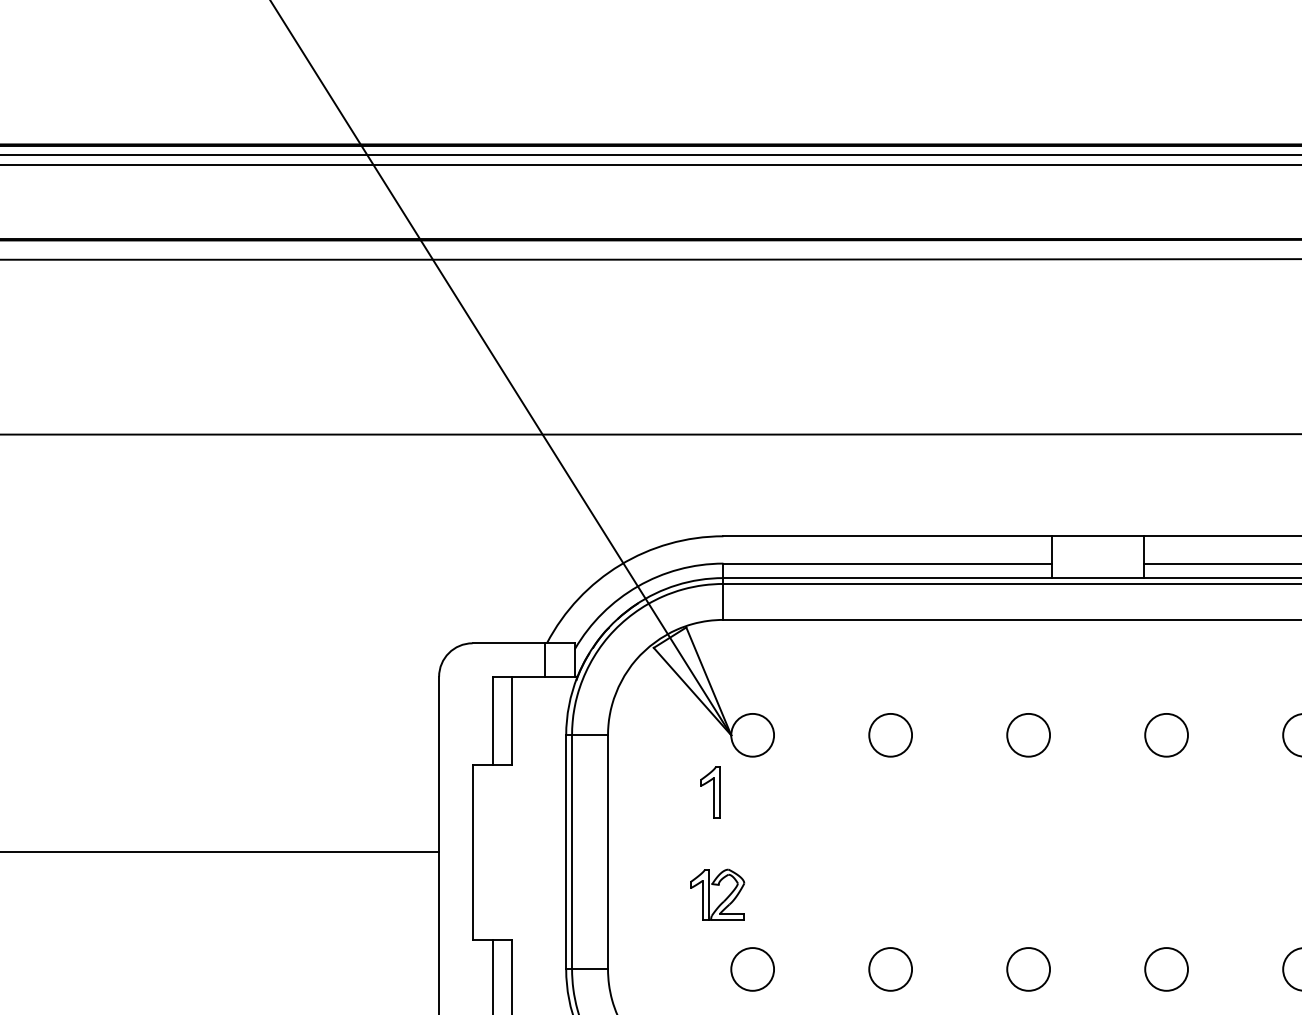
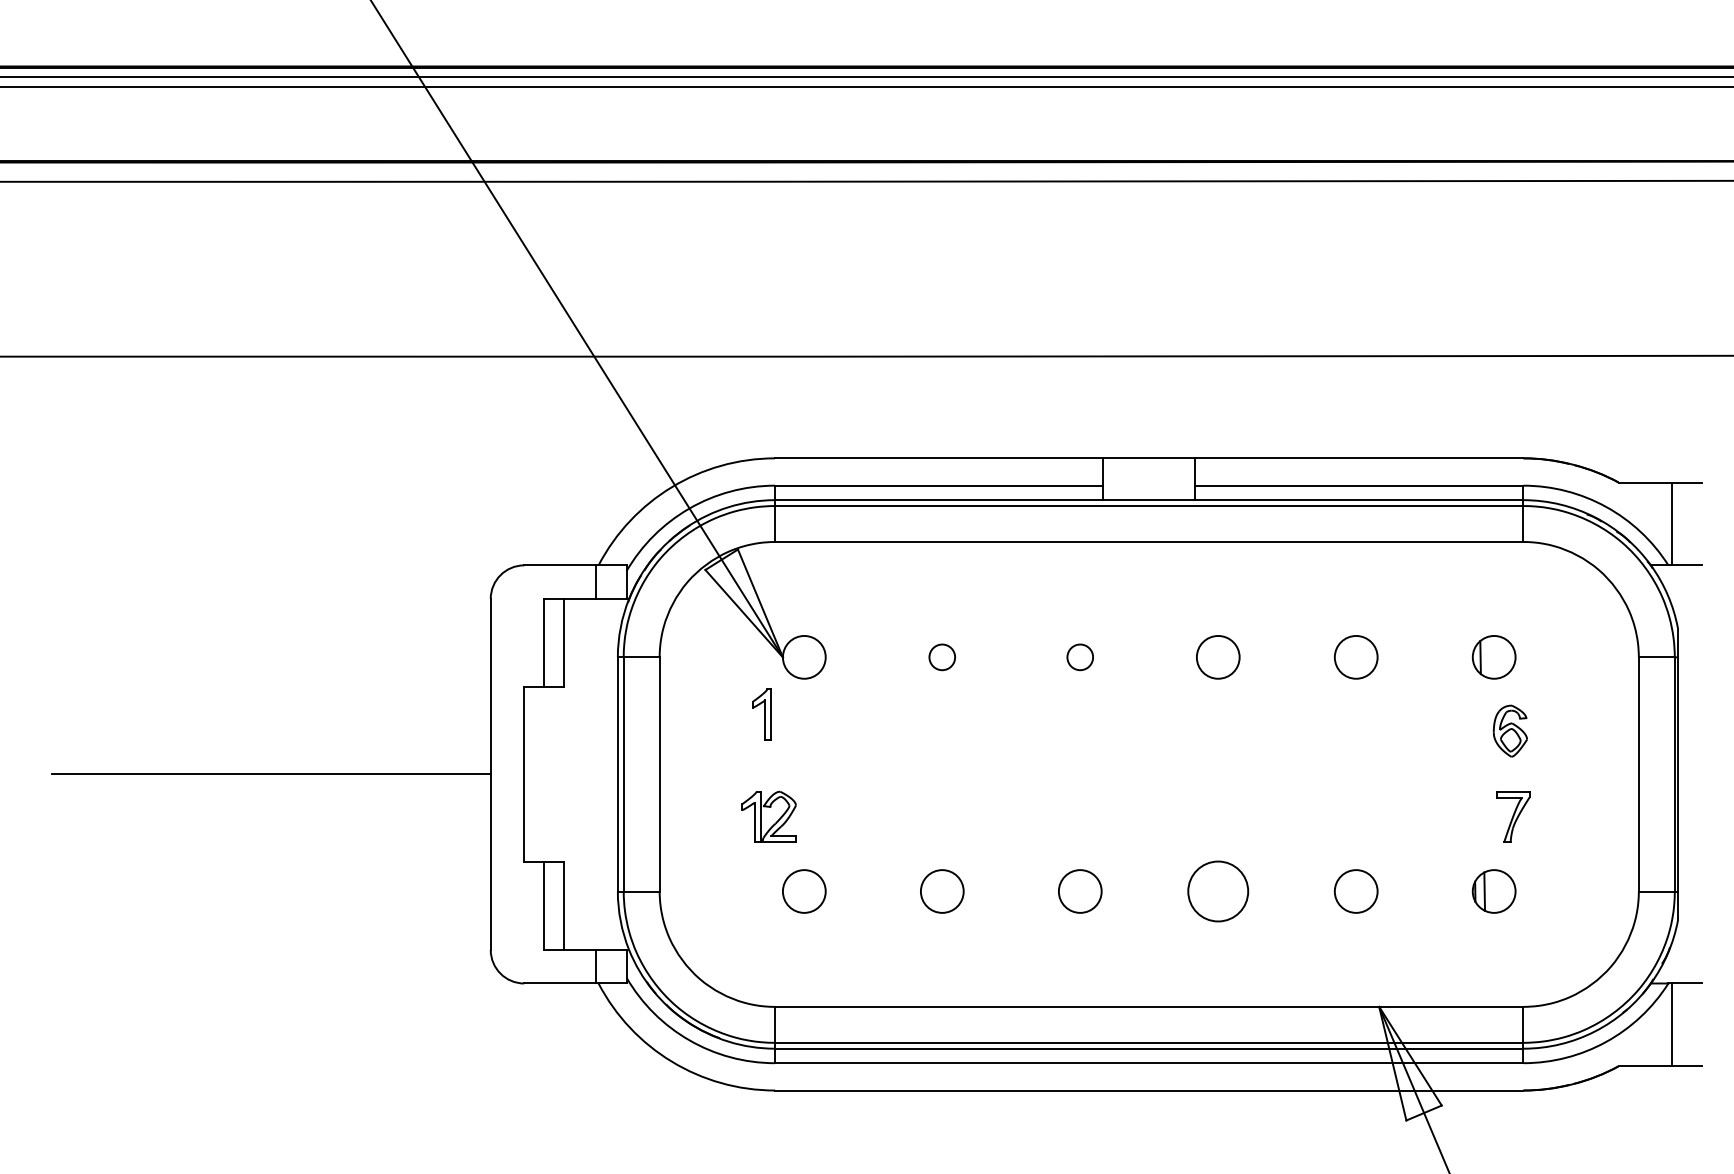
circle: (889, 734) -> (941, 656), size x0.6
circle: (1027, 734) -> (1079, 656), size x0.6
circle: (1165, 969) -> (1217, 891), size x1.4

